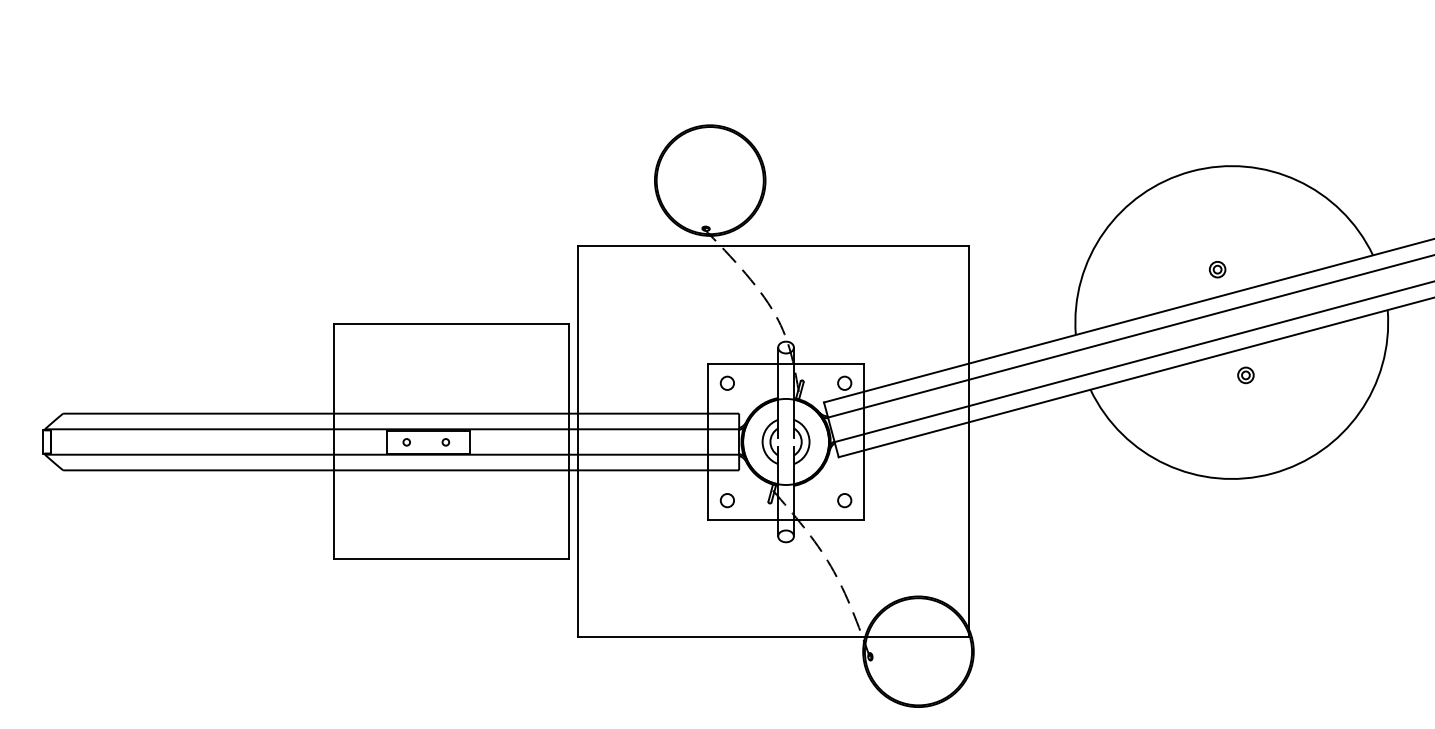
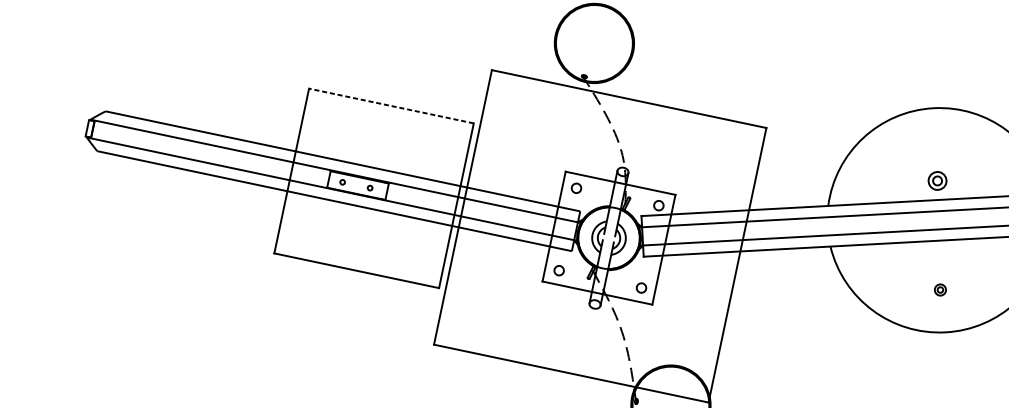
part: (1217, 269) -> (937, 180), size x1.6
line: (450, 324) -> (390, 106), solid -> dashed
part: (1245, 375) -> (940, 290), moved

